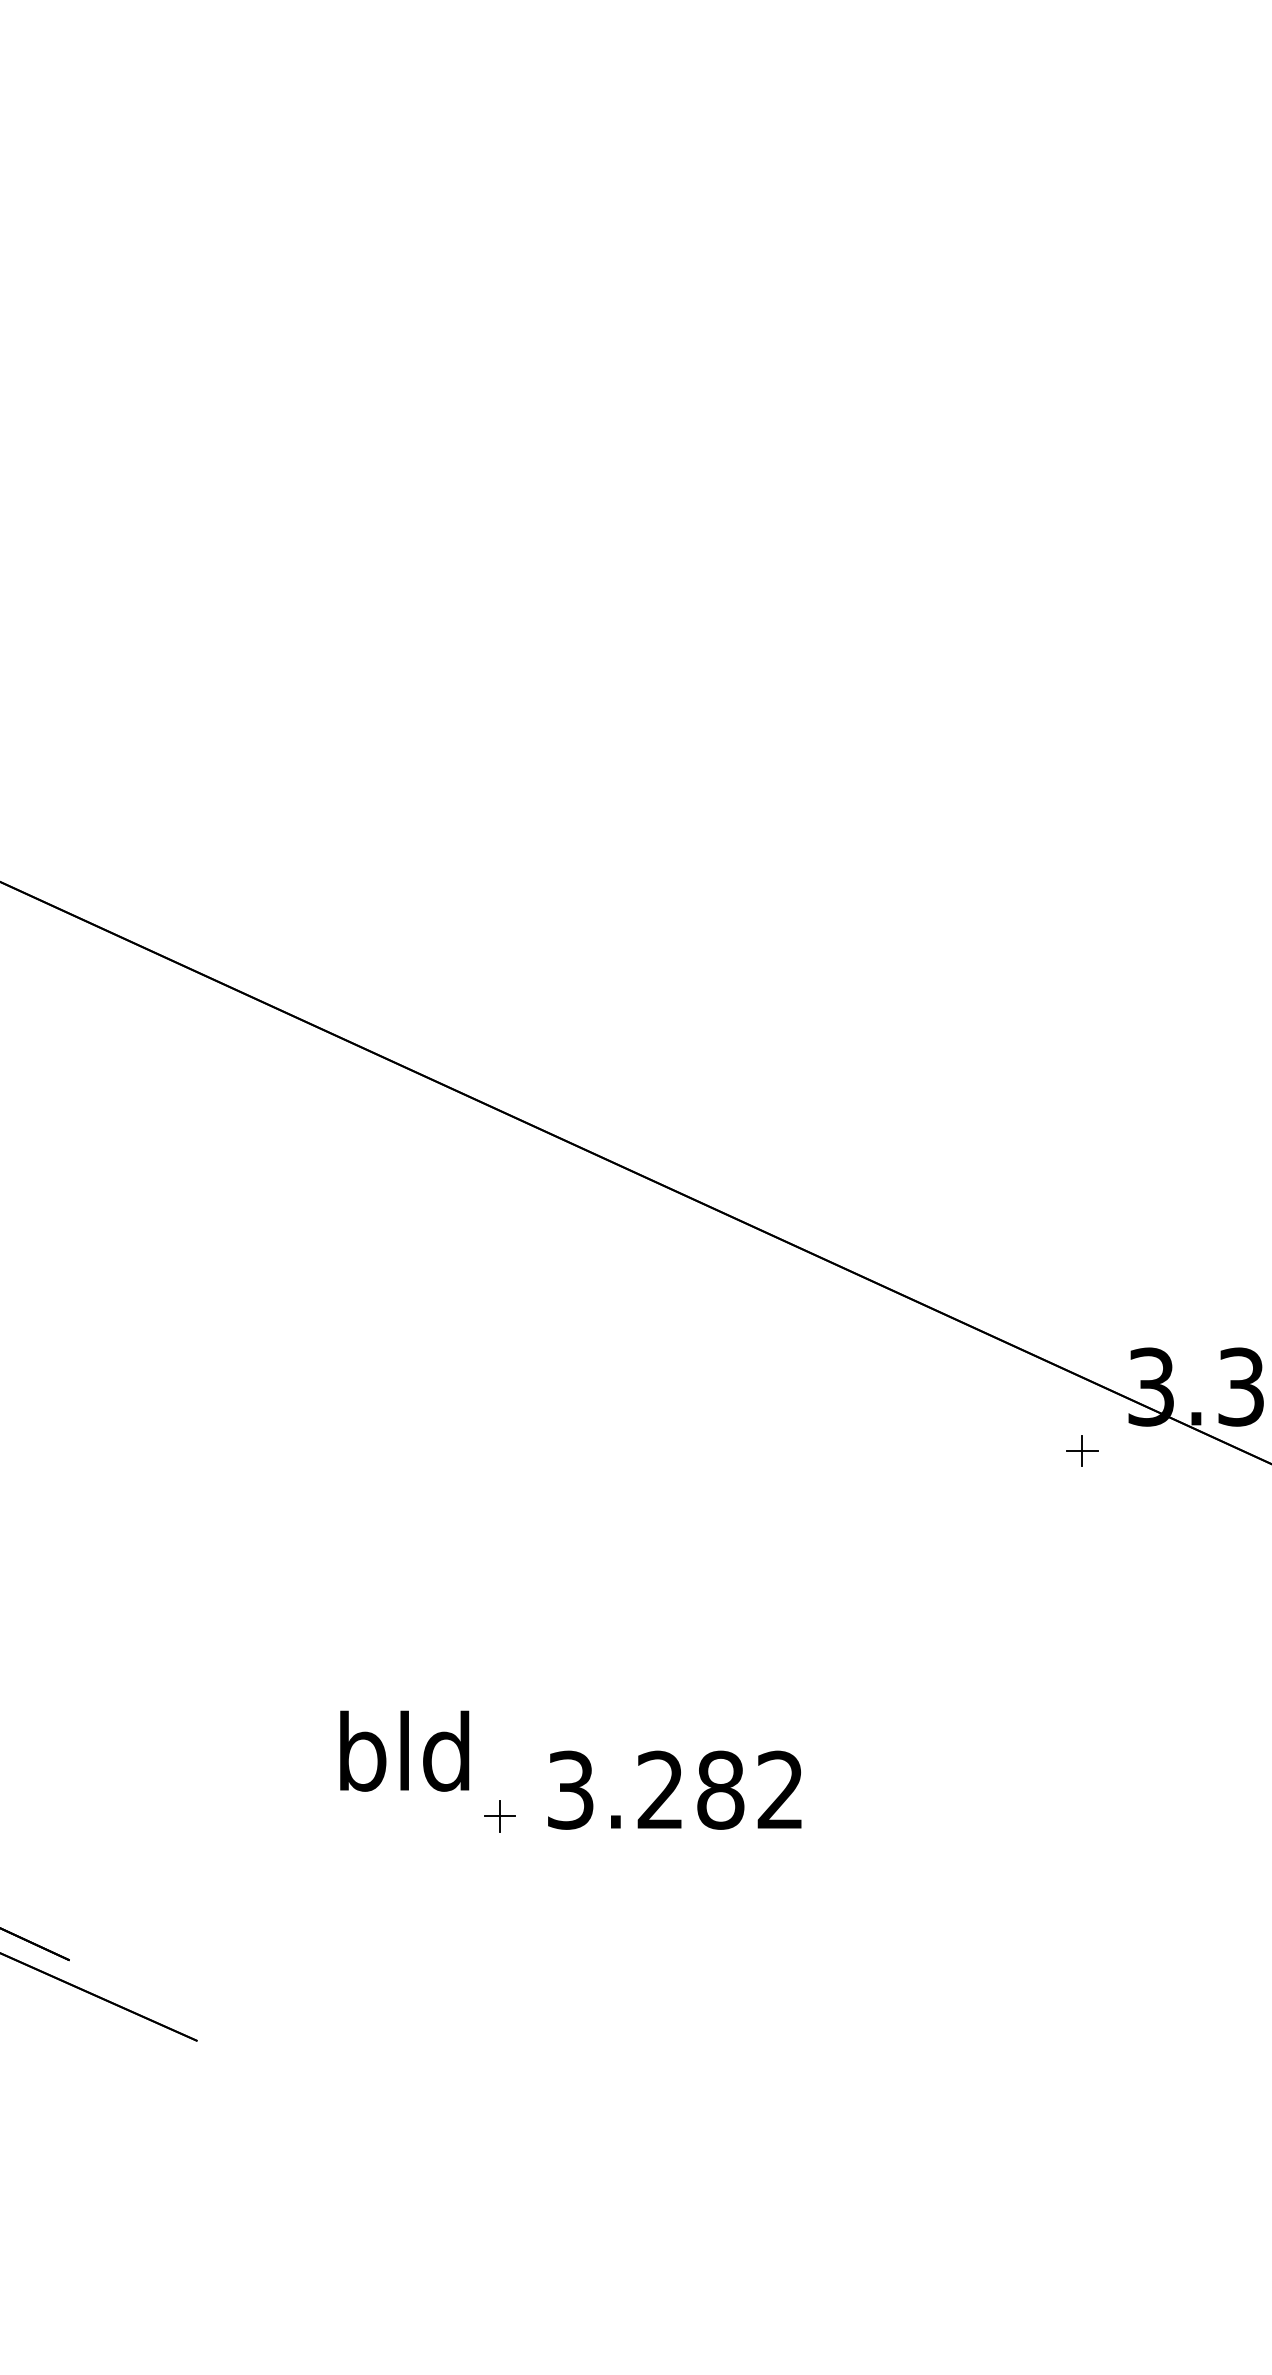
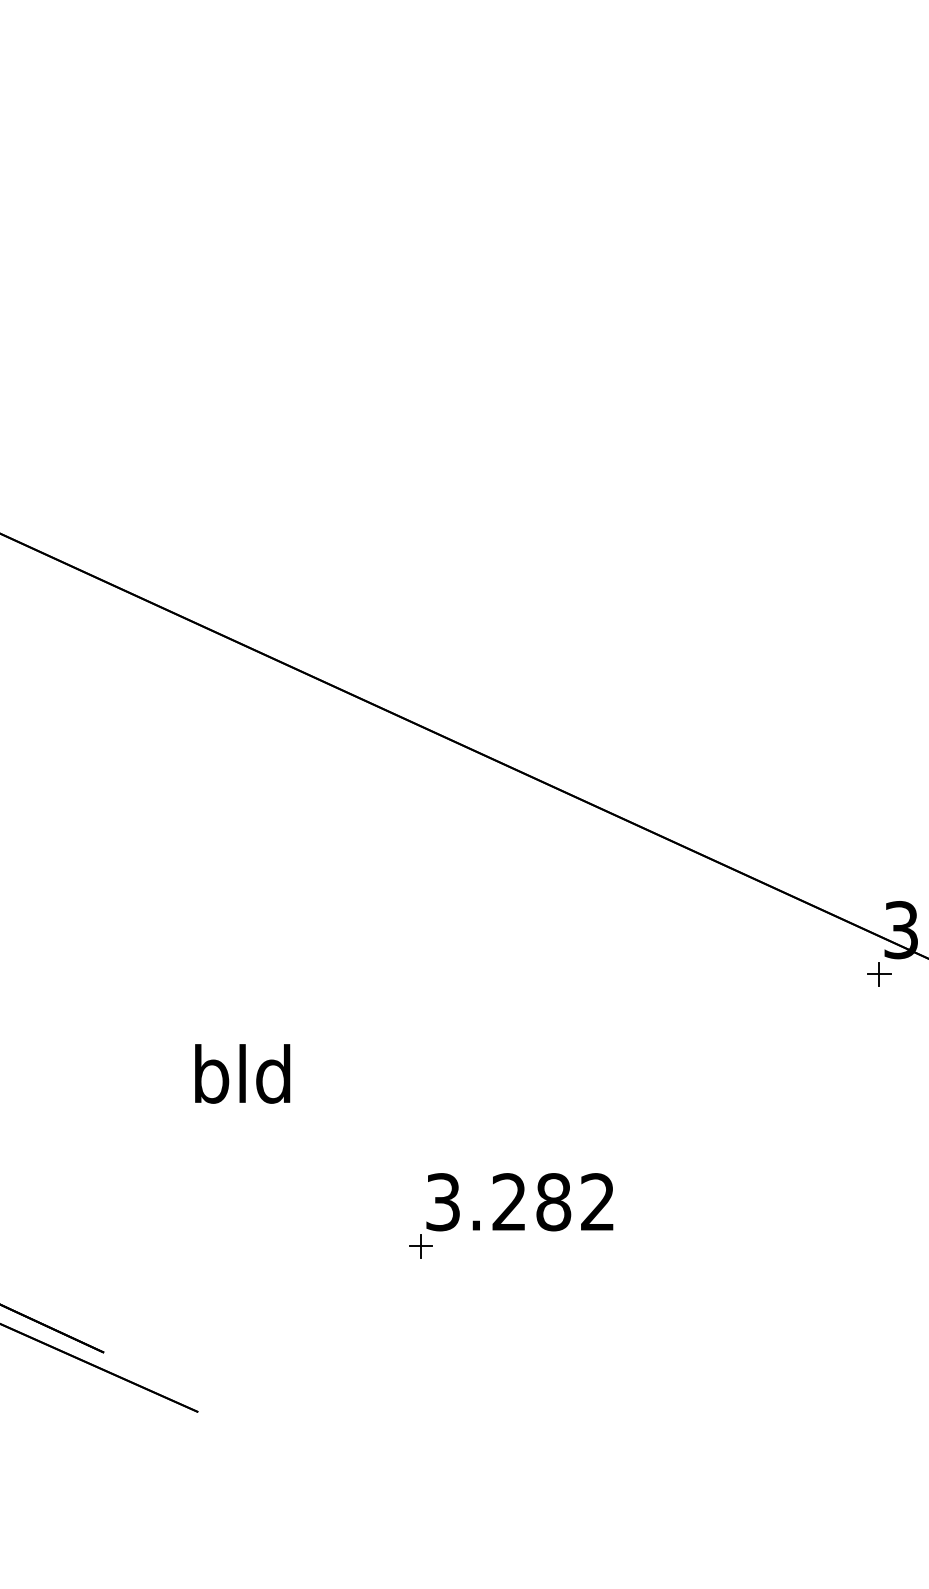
part: (1082, 1450) -> (879, 973), moved
text: (404, 1750) -> (242, 1073), moved
text: (674, 1789) -> (519, 1201), moved

